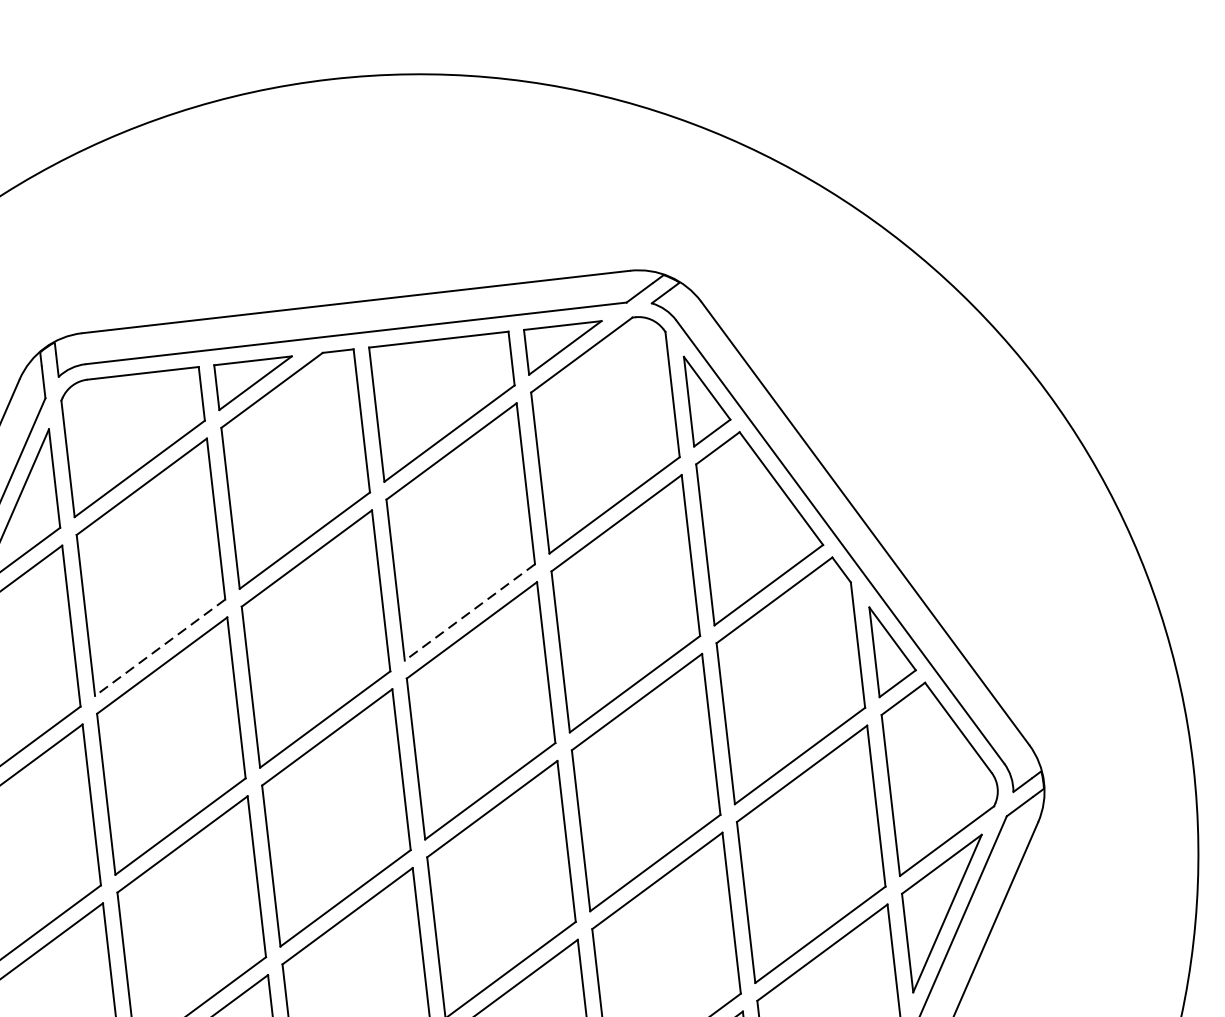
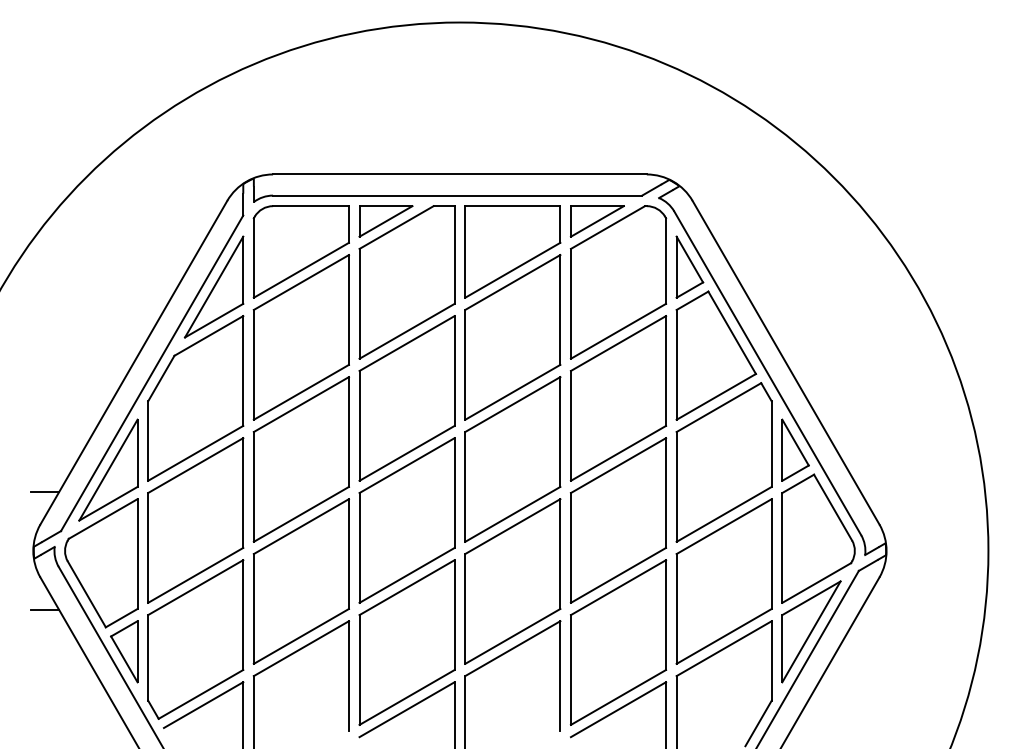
line: (469, 612) -> (512, 392), dashed -> solid
line: (160, 647) -> (301, 392), dashed -> solid

